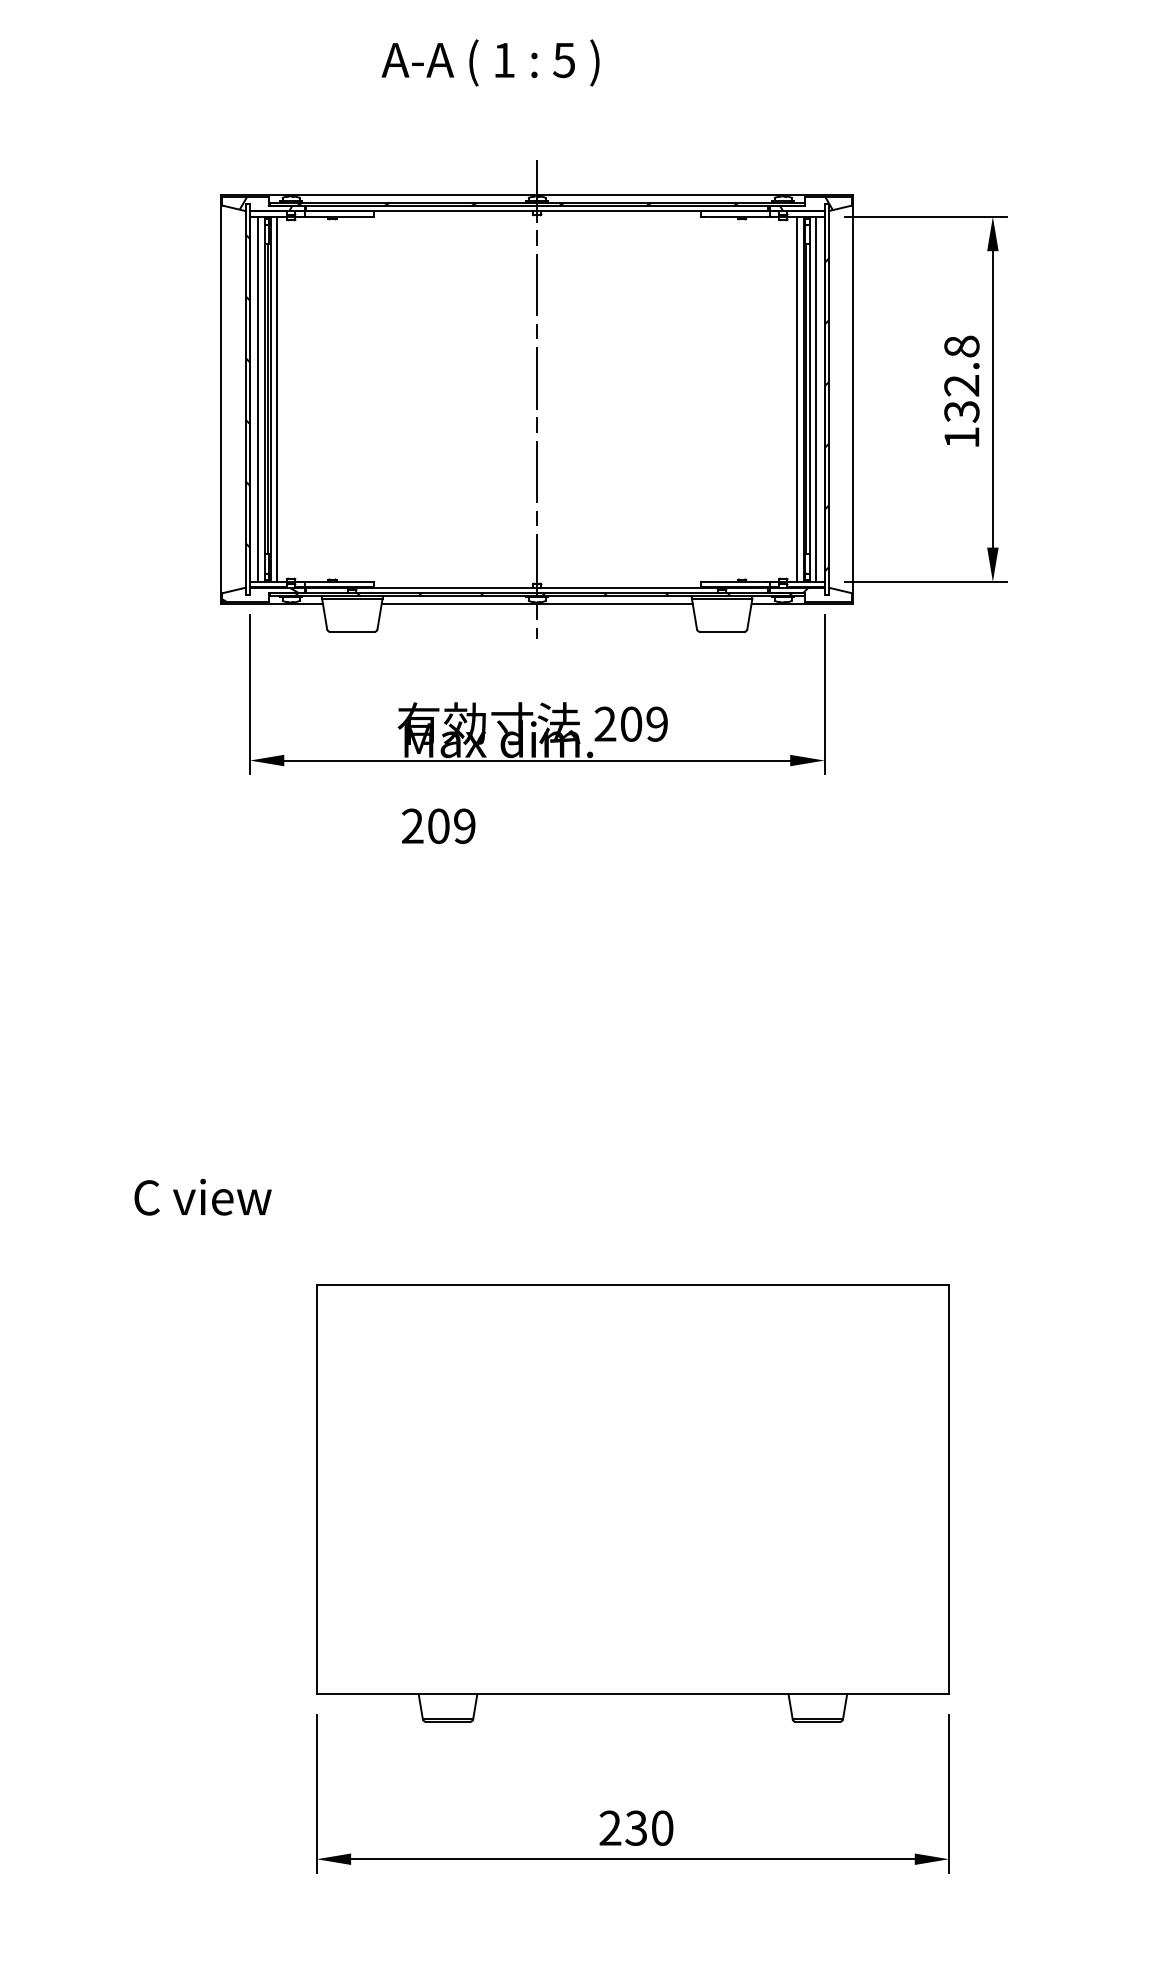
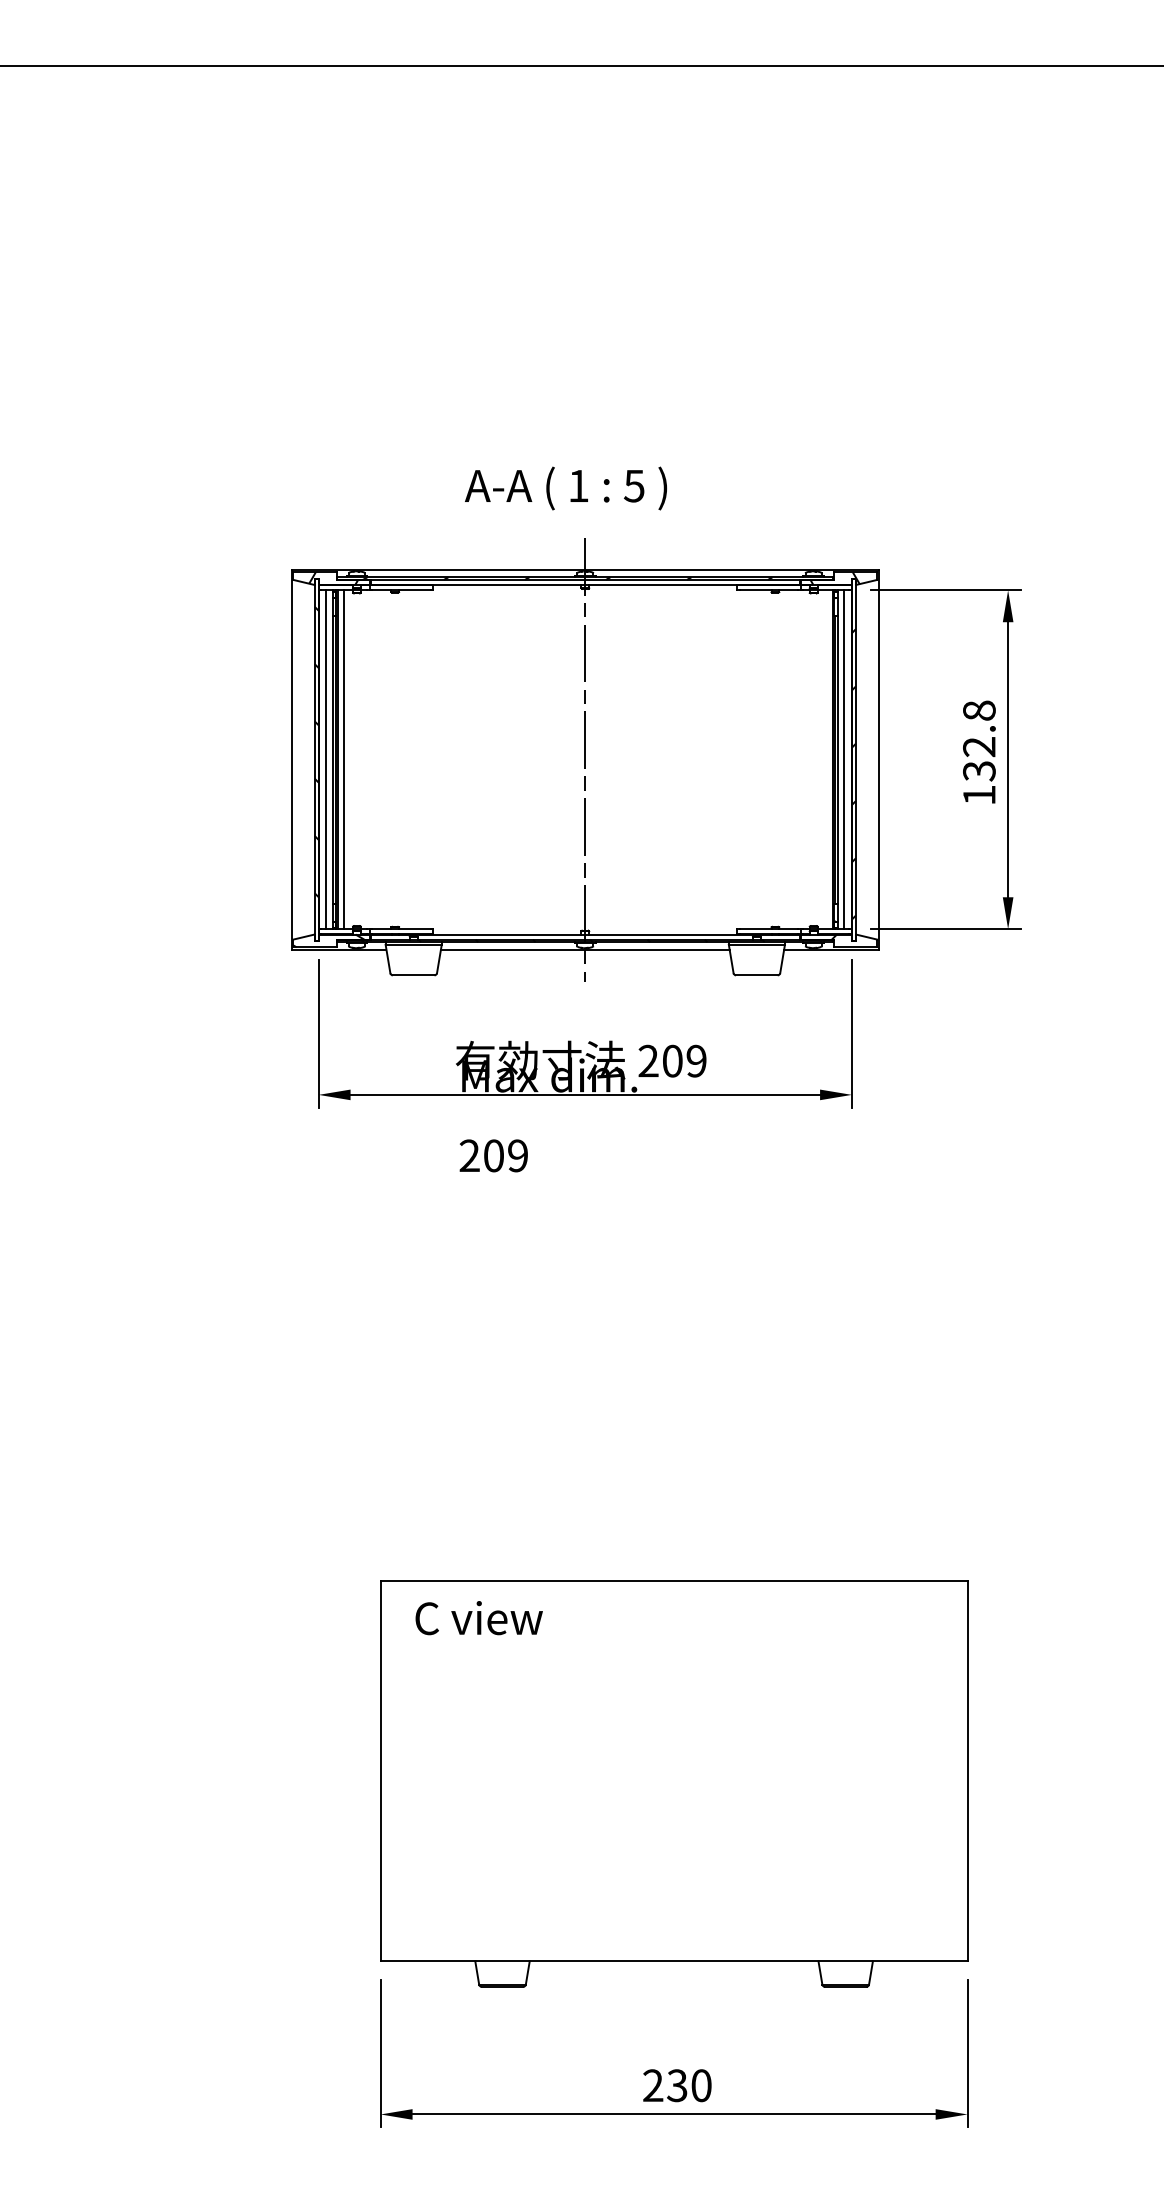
text: (490, 62) -> (565, 488), moved
line: (797, 399) -> (826, 759), removed
text: (202, 1197) -> (478, 1618), moved

